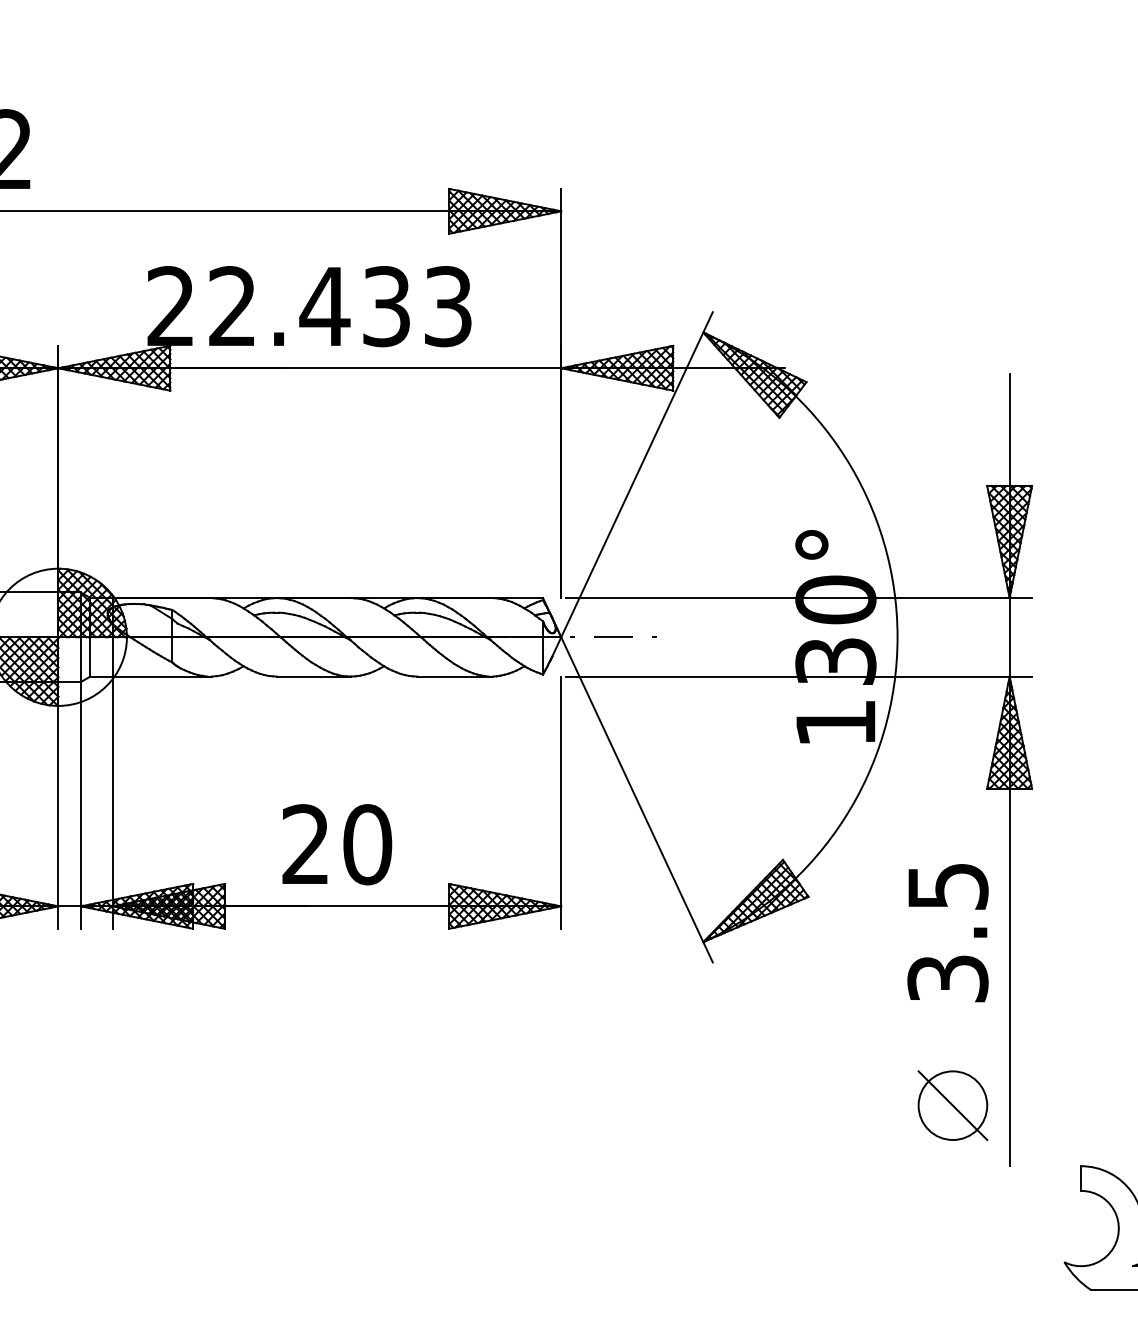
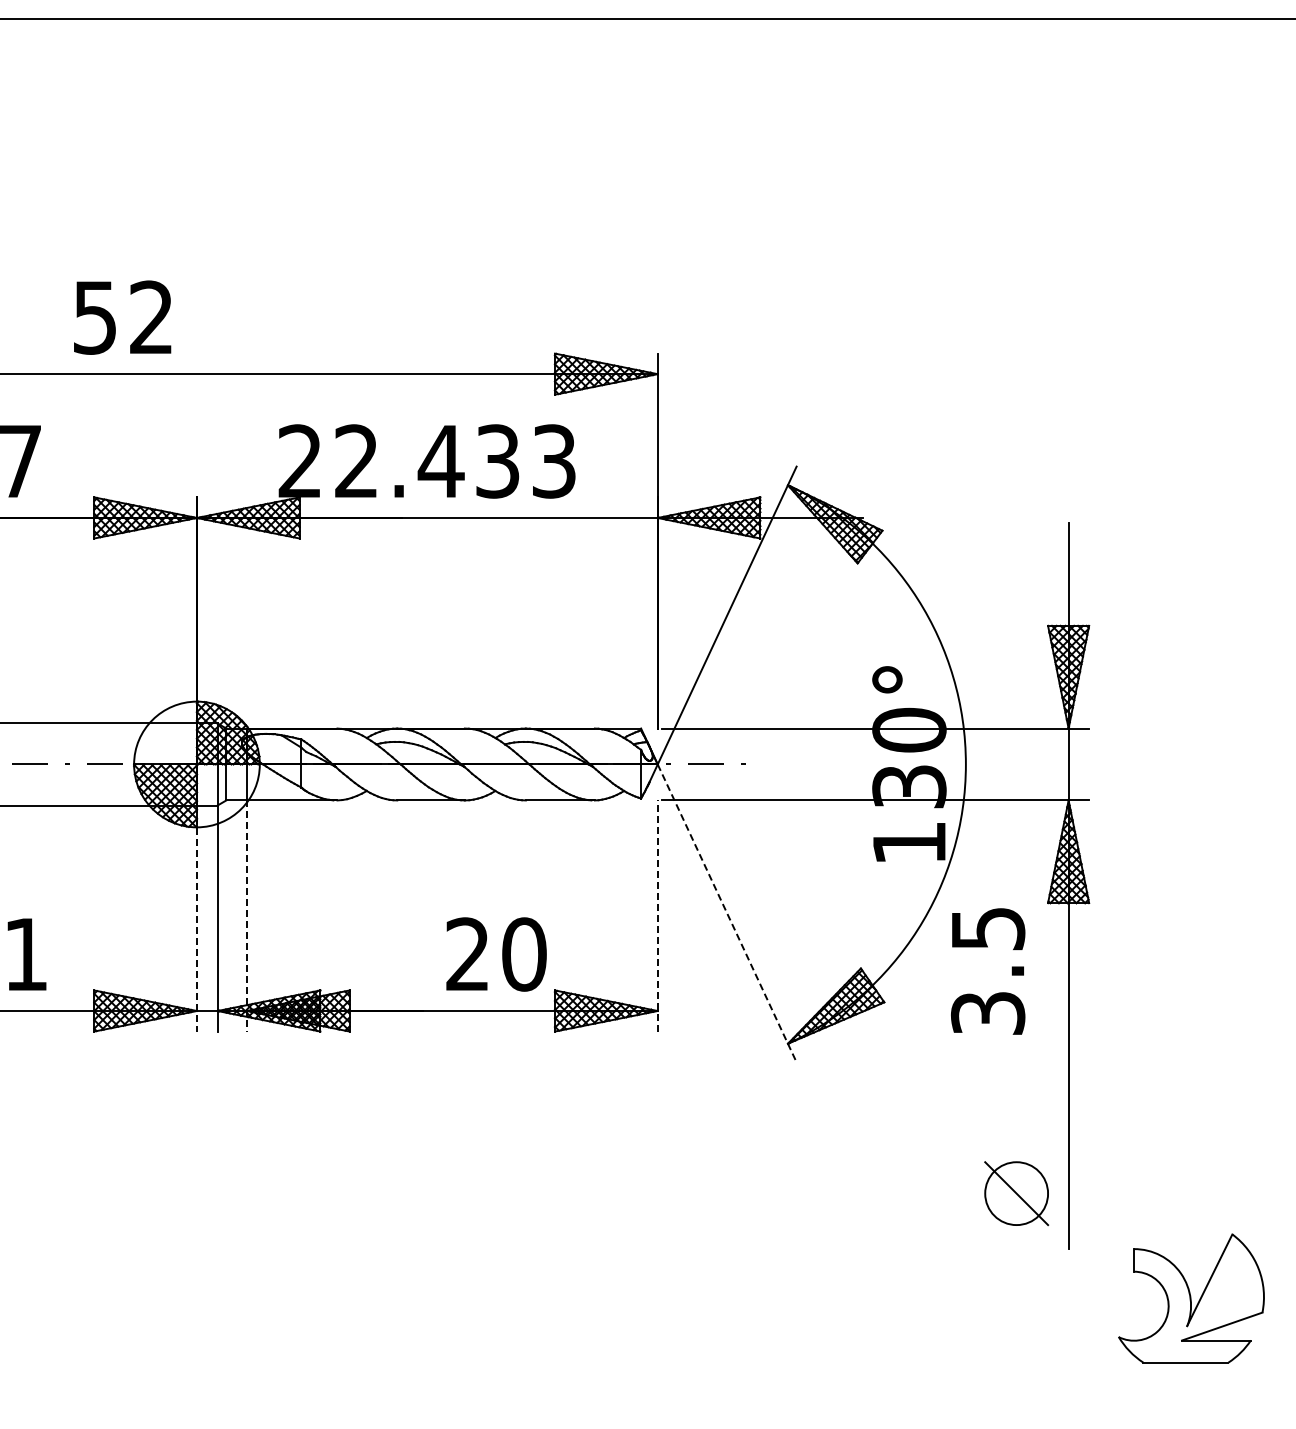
line: (637, 799) -> (727, 913), solid -> dashed
line: (112, 803) -> (246, 916), solid -> dashed
line: (560, 803) -> (657, 916), solid -> dashed
line: (57, 805) -> (196, 918), solid -> dashed
text: (337, 844) -> (496, 954), moved
text: (948, 933) -> (988, 971), moved

